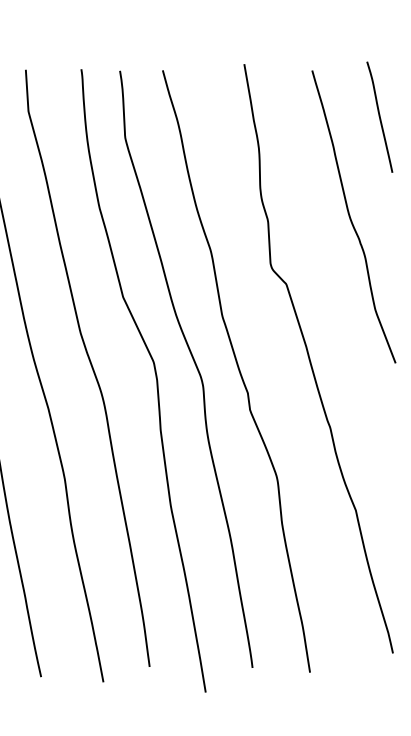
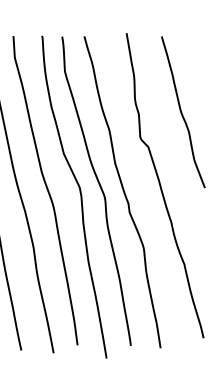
line: (379, 116) -> (196, 60), removed

